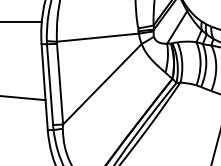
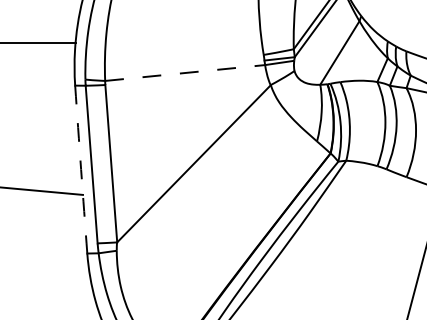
line: (98, 37) -> (186, 72), solid -> dashed
arc: (44, 87) -> (80, 170), solid -> dashed

